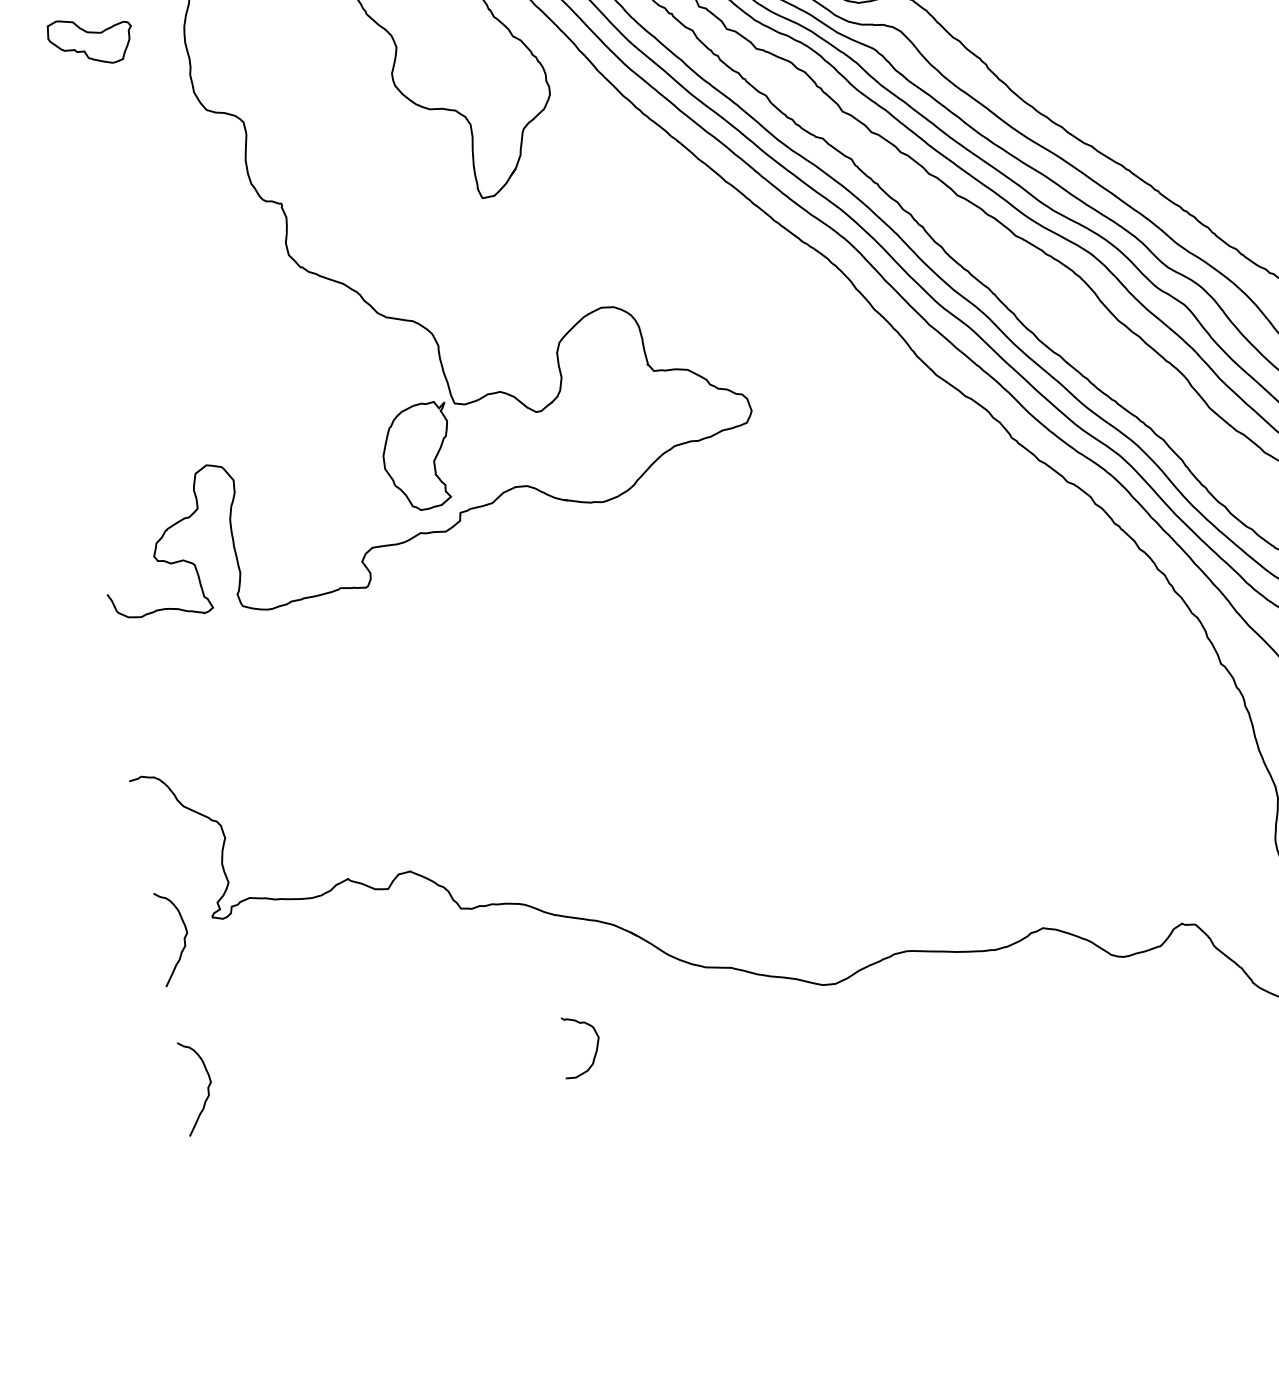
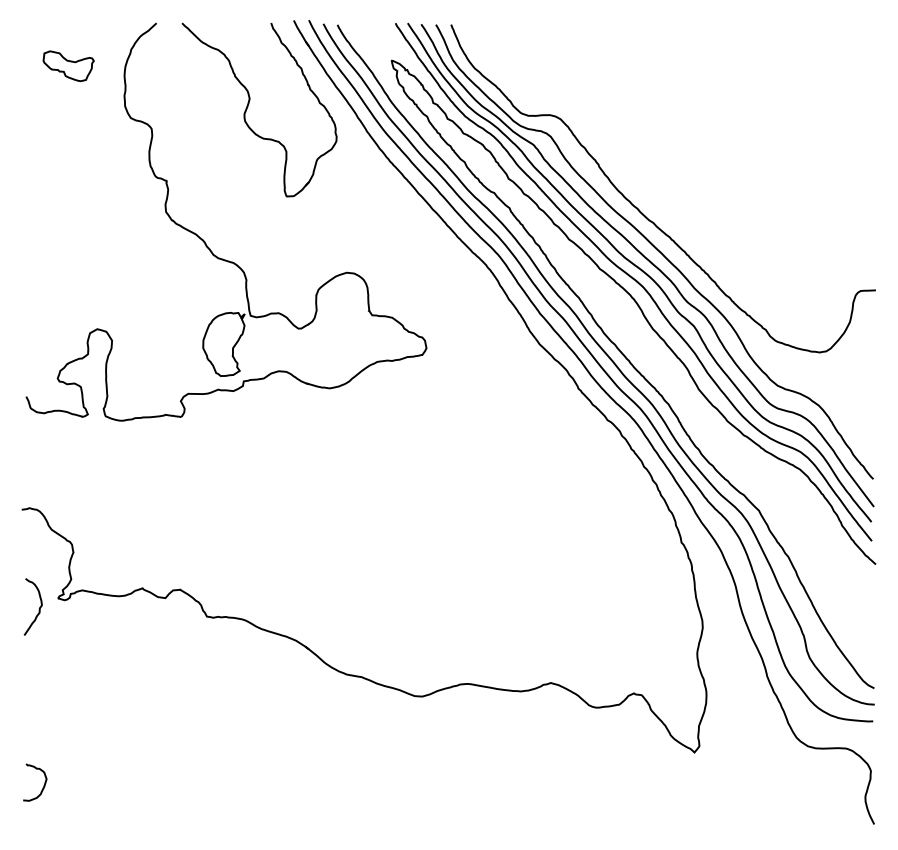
curve: (595, 1048) -> (43, 785), moved
curve: (206, 1090) -> (38, 700), removed

